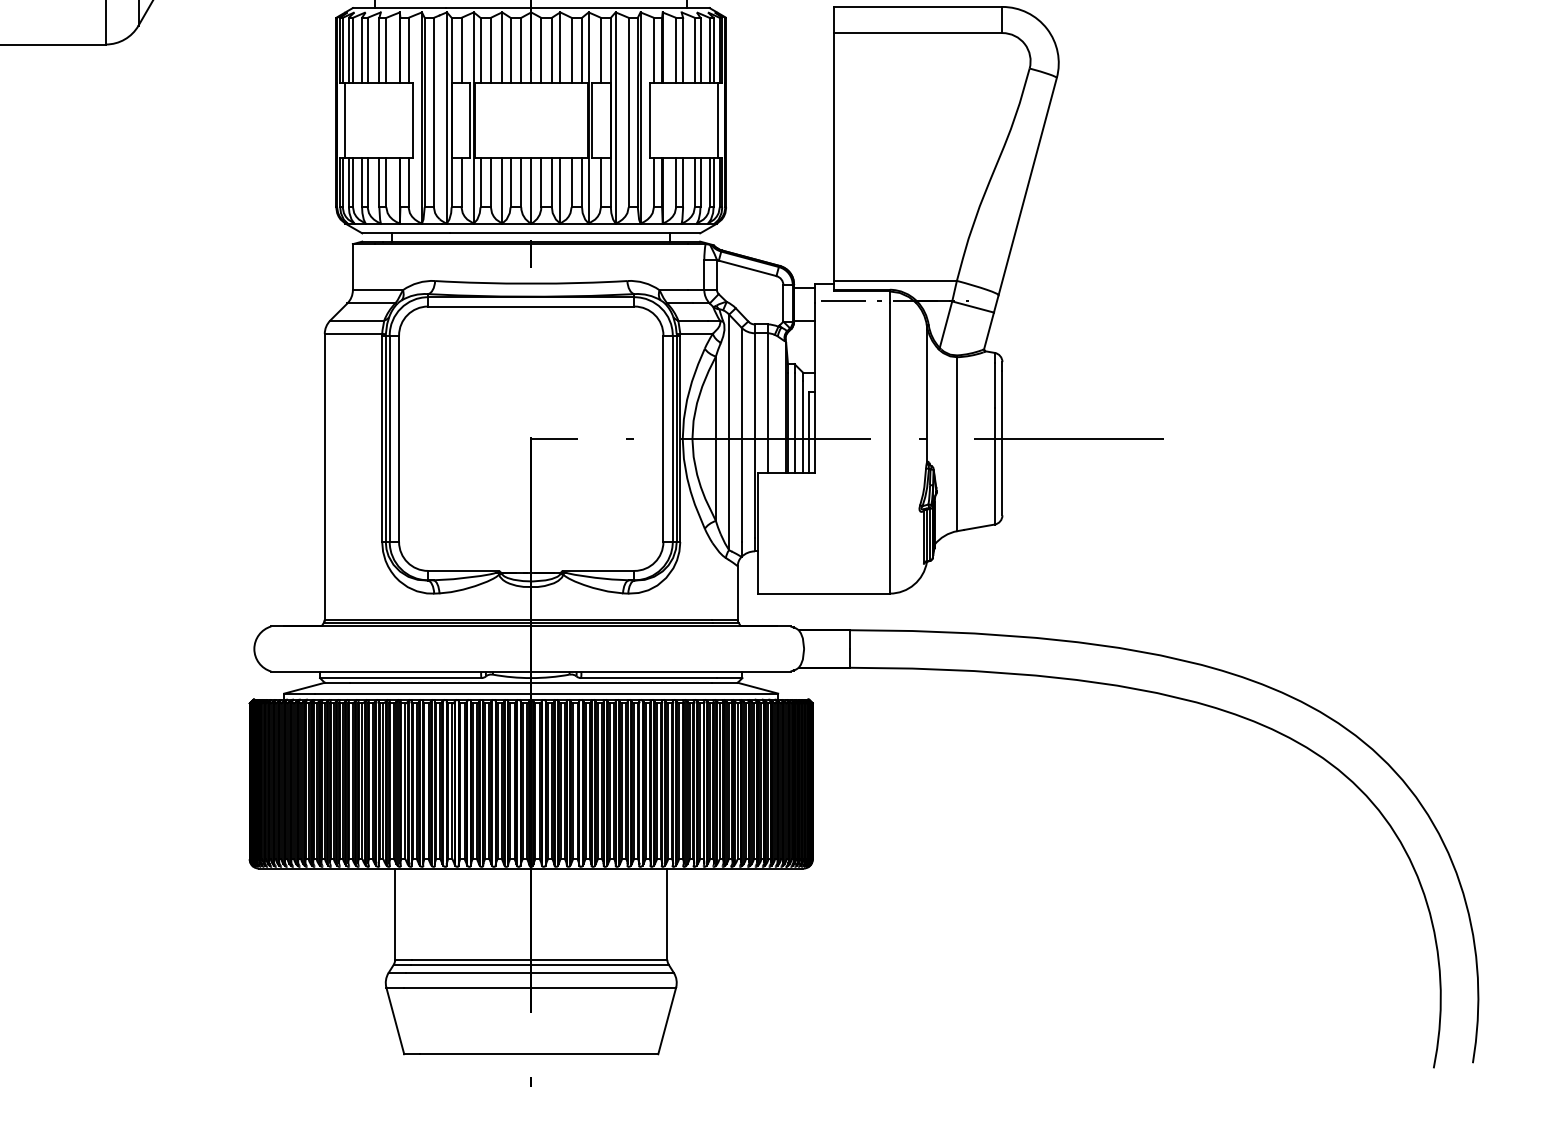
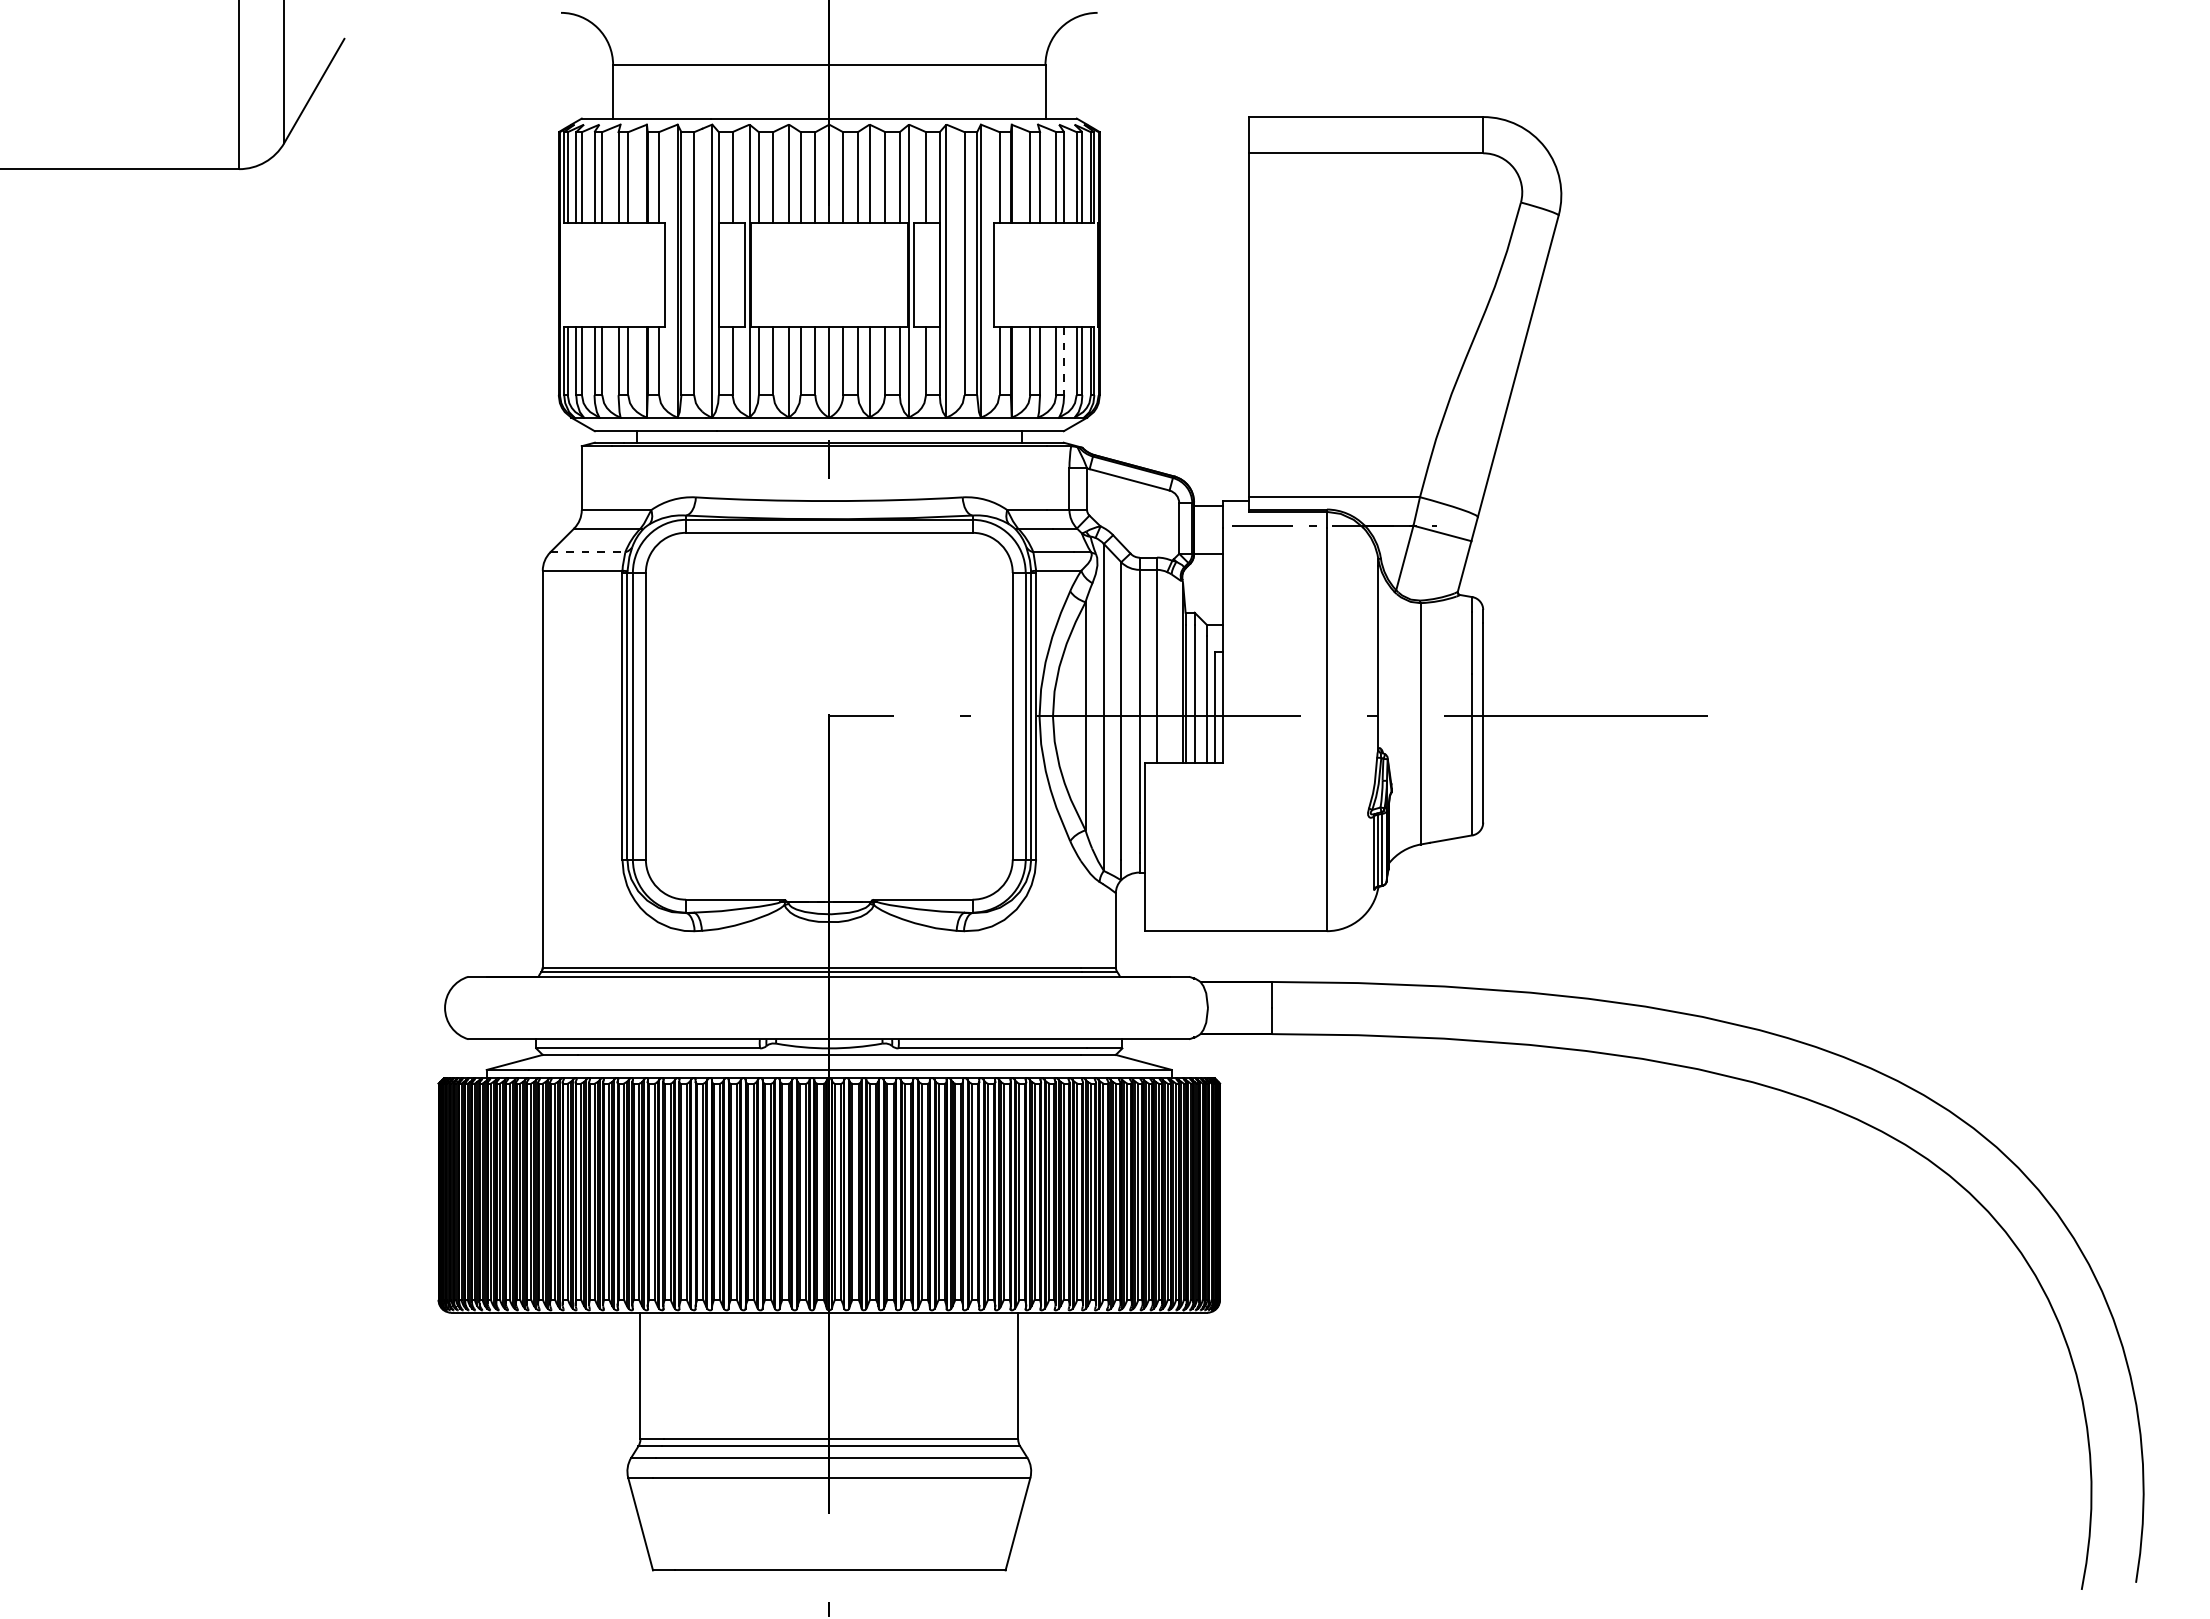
line: (344, 120) -> (570, 274), removed
line: (718, 120) -> (1088, 274), removed
line: (700, 183) -> (1064, 361), solid -> dashed
line: (357, 320) -> (588, 552), solid -> dashed

